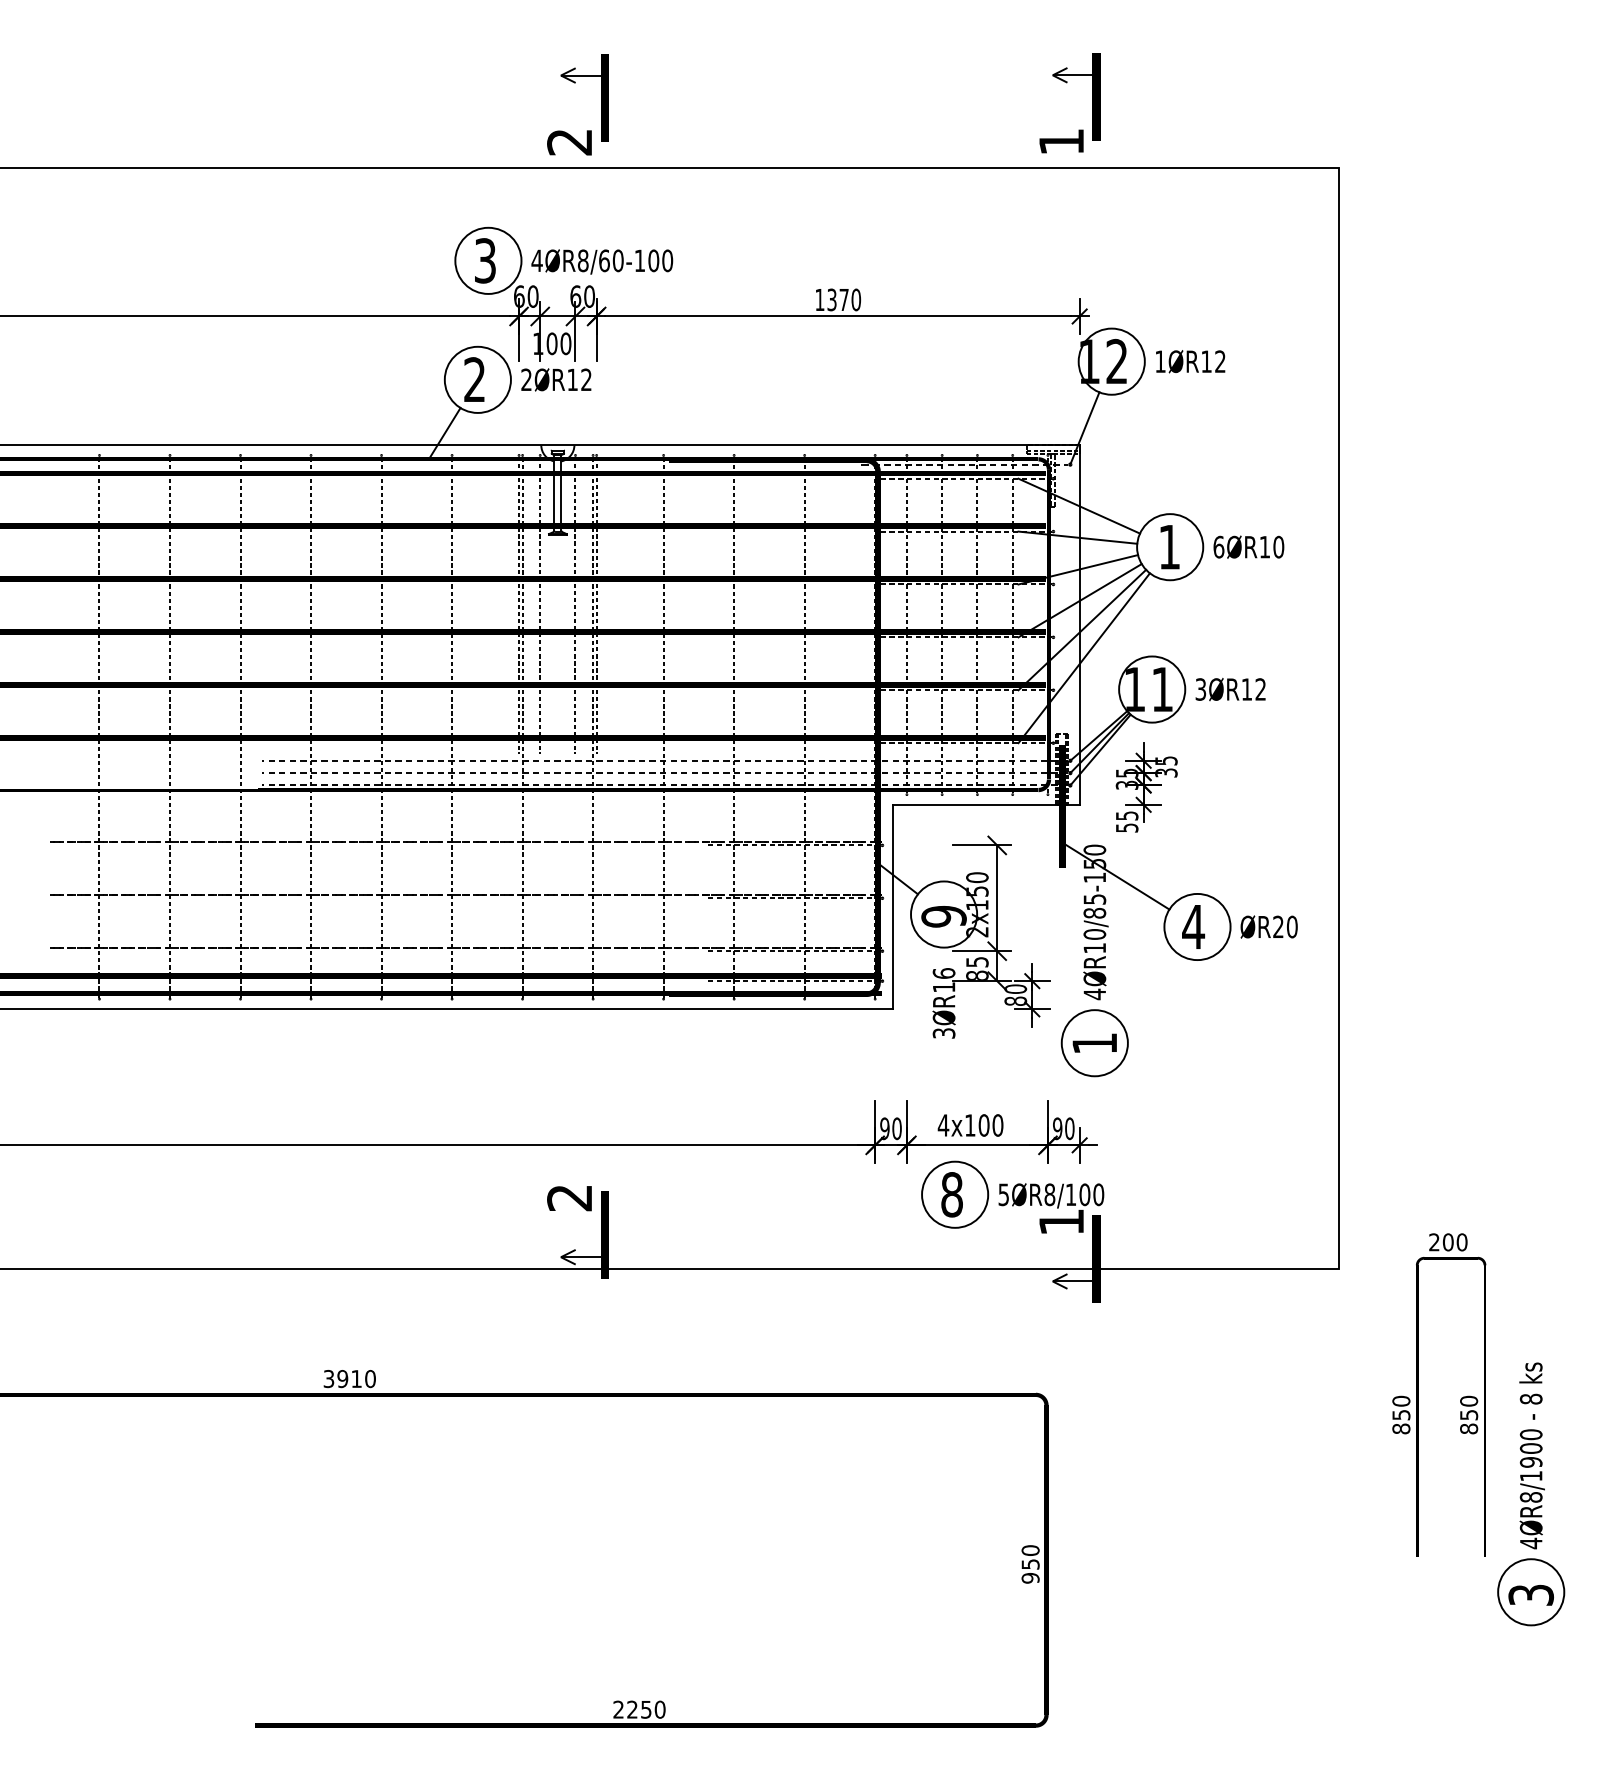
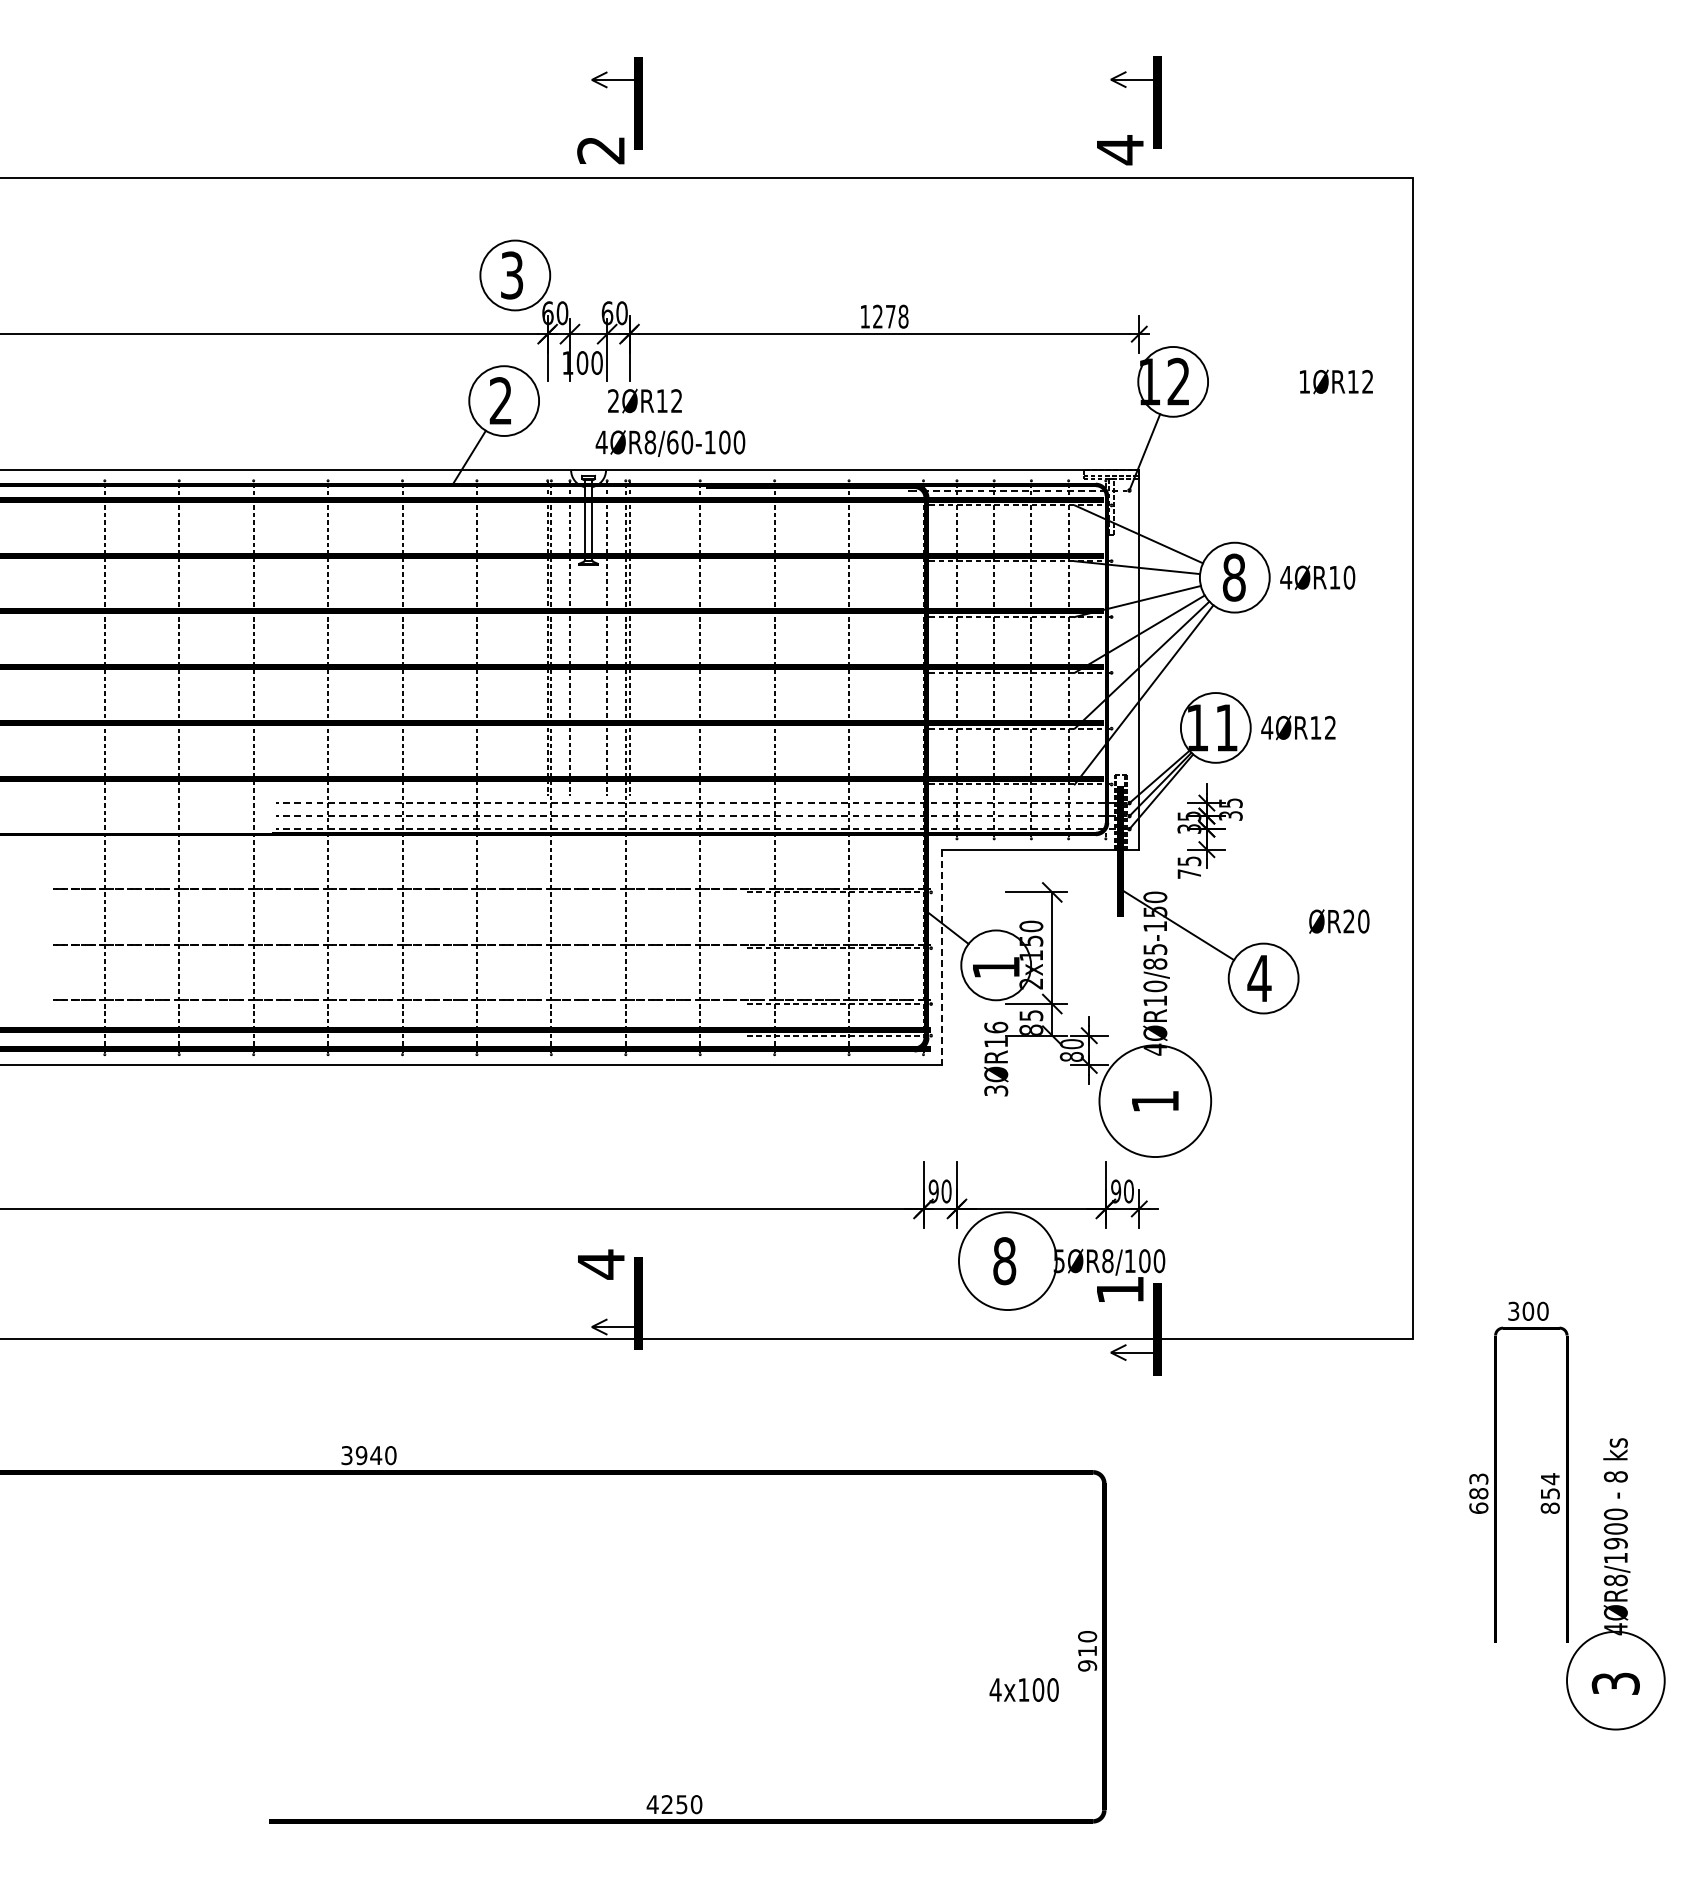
text: (1061, 142) -> (1120, 150), 1 -> 4
text: (602, 261) -> (670, 443), moved
text: (843, 299) -> (890, 316), 1370 -> 1278
text: (1190, 361) -> (1336, 381), moved
text: (555, 379) -> (644, 400), moved
text: (1168, 547) -> (1233, 577), 1 -> 8
text: (1219, 547) -> (1286, 577), 6ØR10 -> 4ØR10
text: (1201, 689) -> (1267, 727), 3ØR12 -> 4ØR12
text: (1127, 827) -> (1189, 873), 55 -> 75
line: (893, 907) -> (942, 957), solid -> dashed
text: (944, 916) -> (996, 967), 9 -> 1
text: (1269, 926) -> (1339, 921), moved
circle: (1095, 1043) -> (1155, 1101), size x1.6
text: (969, 1125) -> (1023, 1689), moved
circle: (954, 1195) -> (1007, 1261), size x1.4
text: (569, 1197) -> (600, 1264), 2 -> 4
text: (1434, 1242) -> (1513, 1311), 200 -> 300
text: (356, 1378) -> (376, 1455), 3910 -> 3940
text: (1468, 1401) -> (1549, 1479), 850 -> 854
text: (1401, 1414) -> (1478, 1493), 850 -> 683
text: (1030, 1564) -> (1087, 1651), 950 -> 910
circle: (1530, 1592) -> (1615, 1680), size x1.4
text: (618, 1709) -> (652, 1804), 2250 -> 4250

